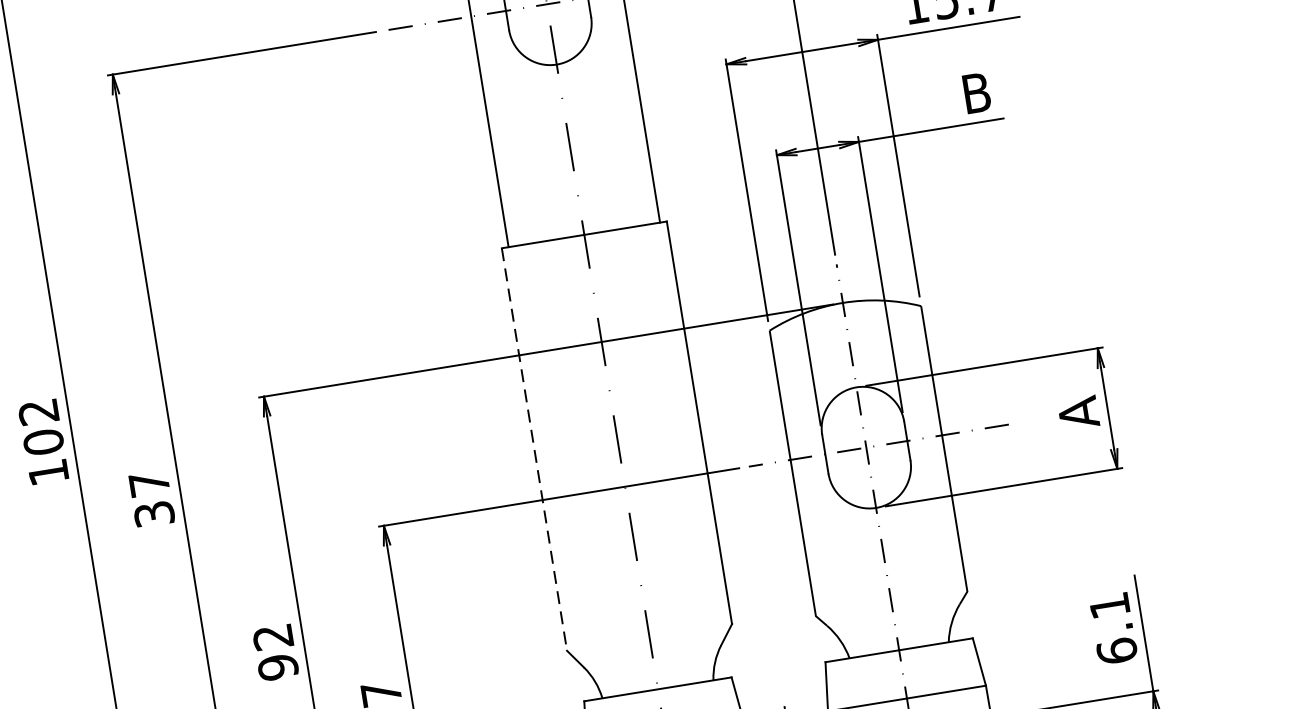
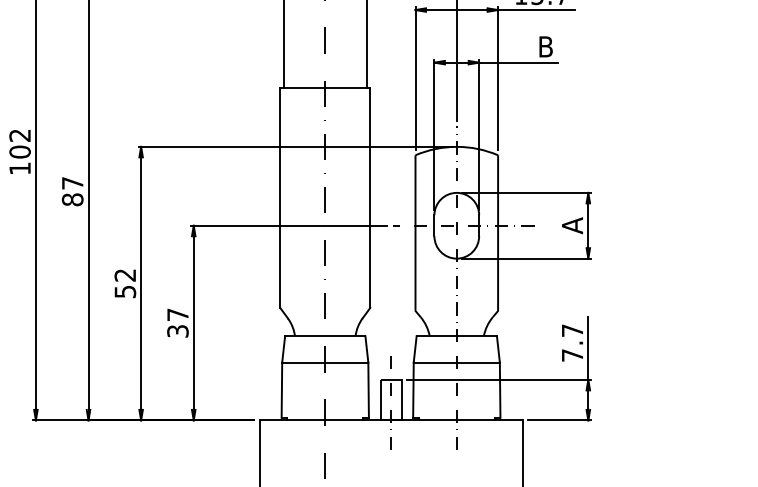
line: (534, 450) -> (280, 198), dashed -> solid
text: (153, 513) -> (72, 199), 37 -> 87
text: (1113, 627) -> (572, 342), 6.1 -> 7.7
text: (276, 666) -> (124, 291), 92 -> 52

